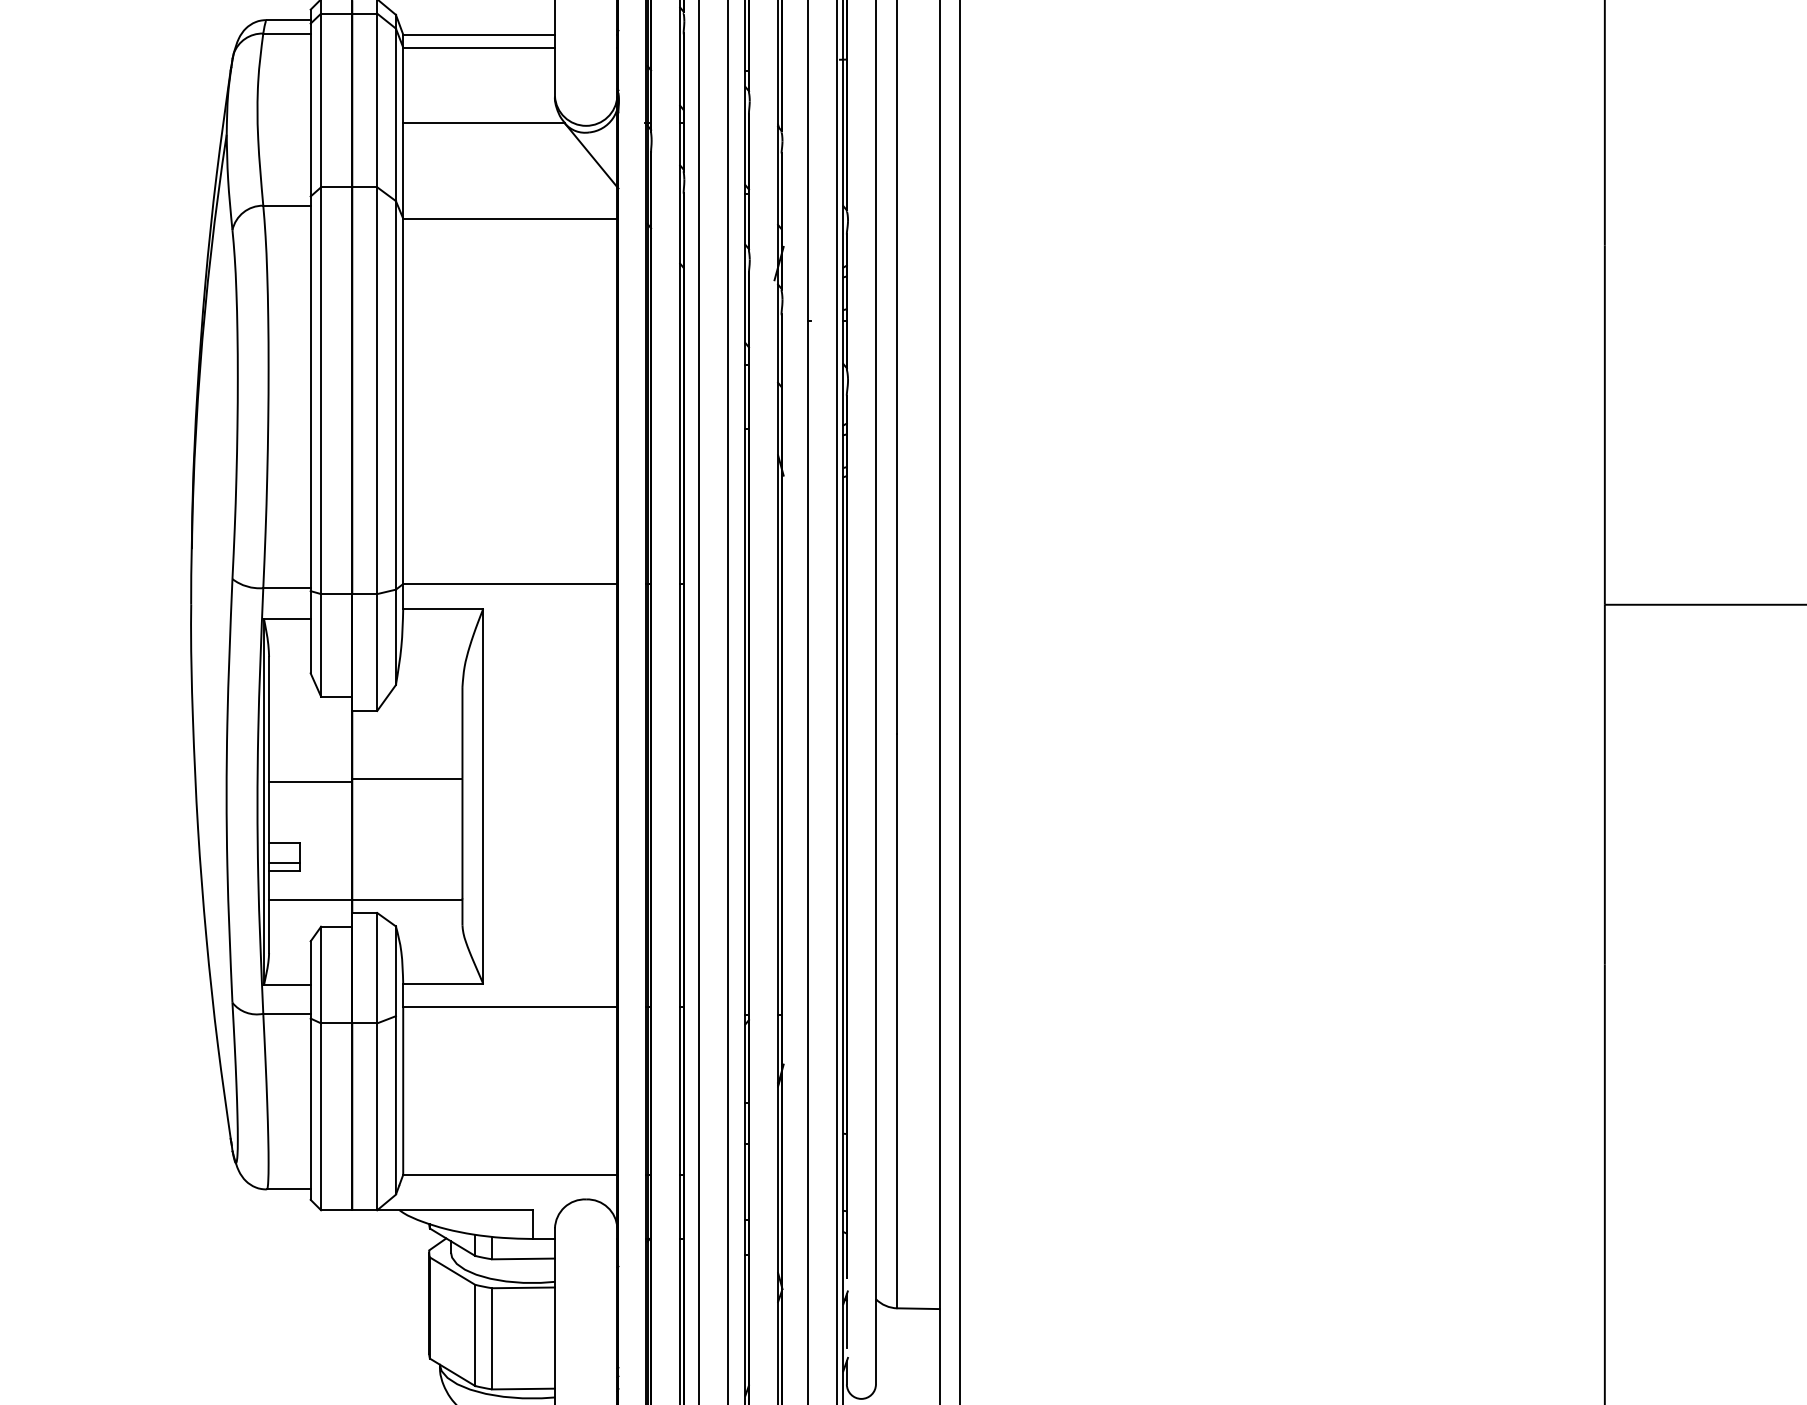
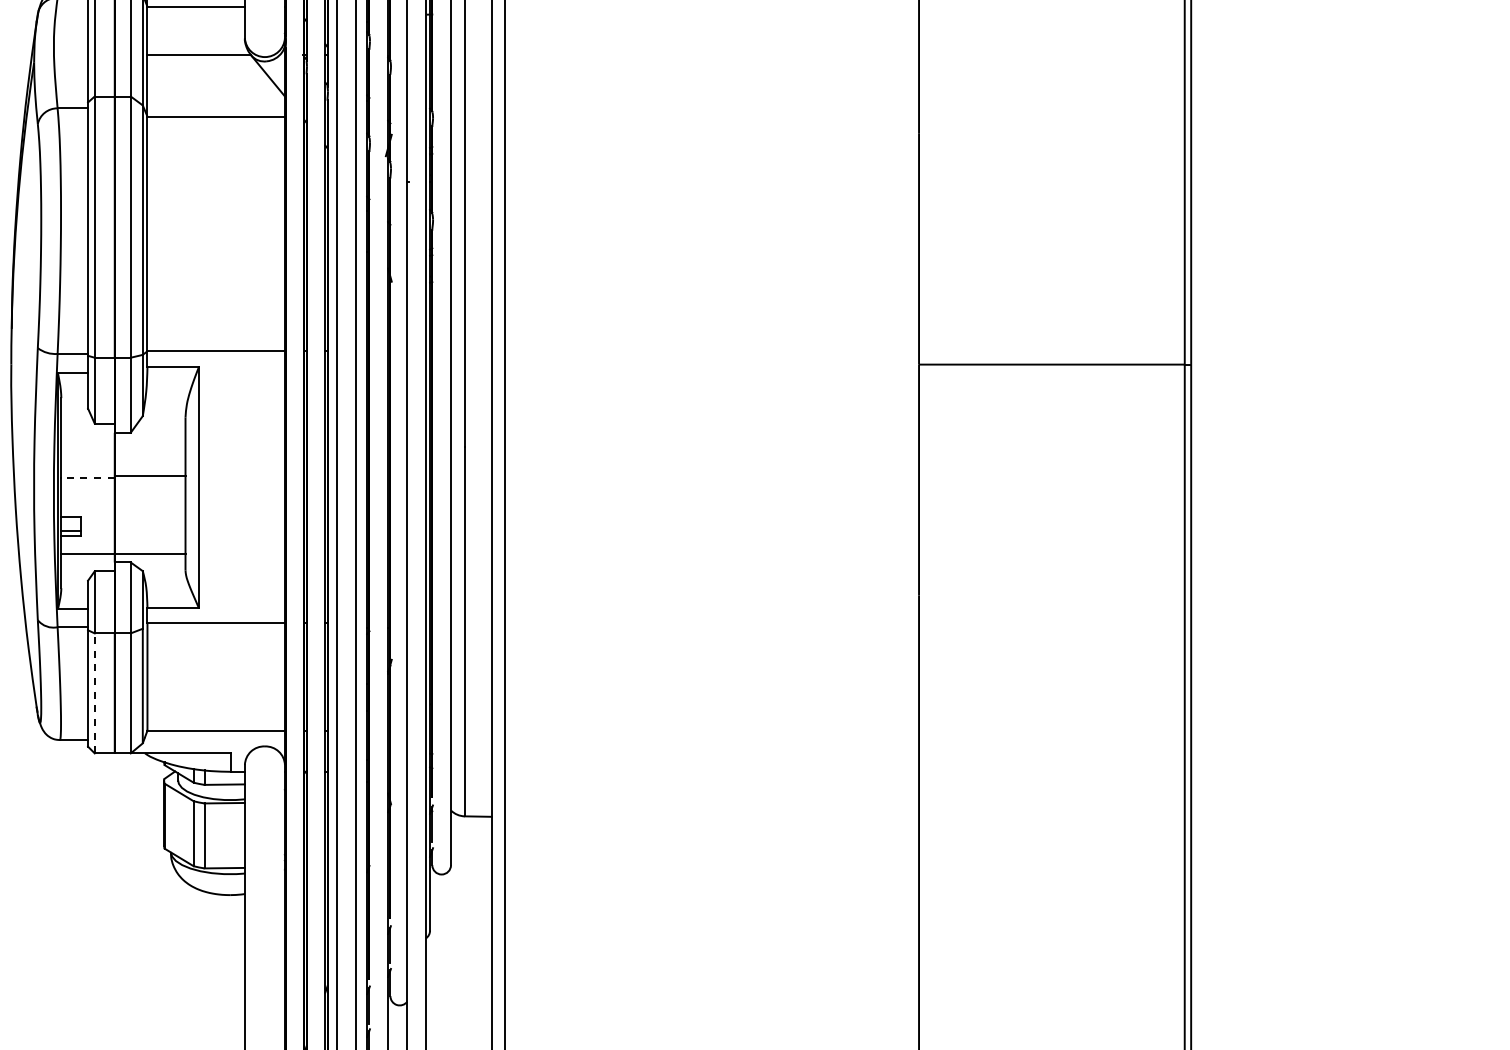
line: (311, 782) -> (88, 478), solid -> dashed
line: (320, 1117) -> (94, 693), solid -> dashed

